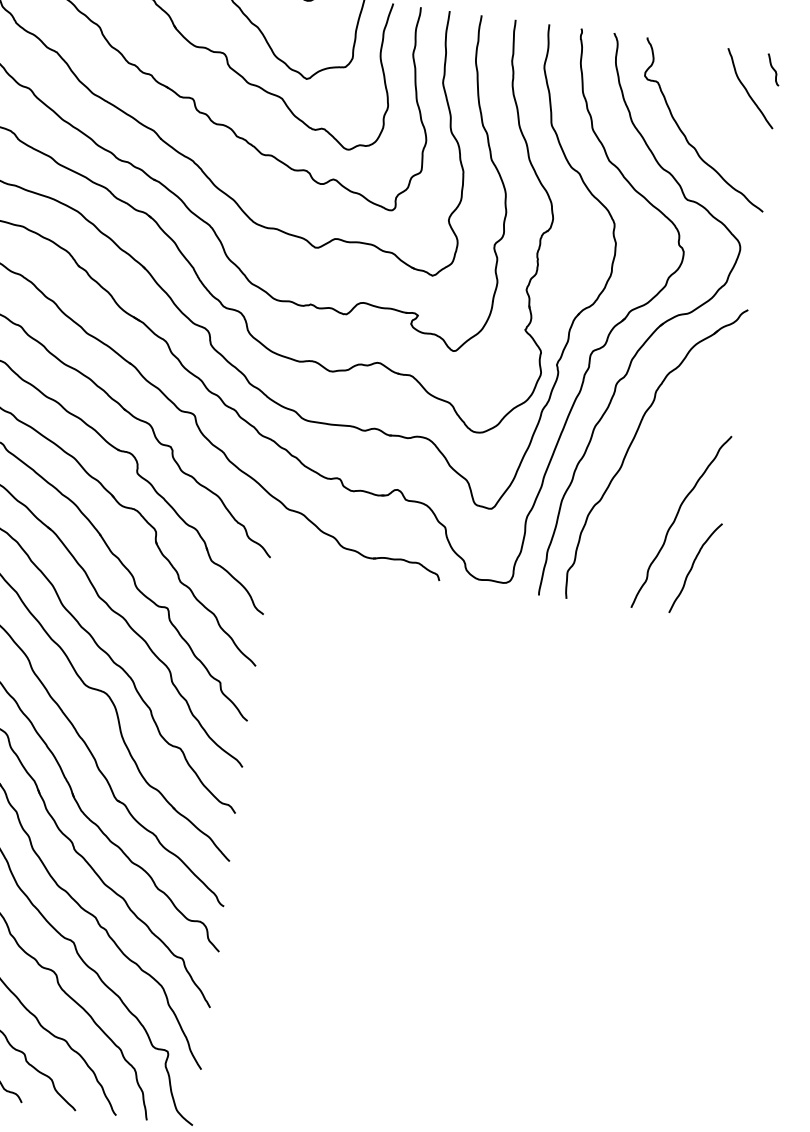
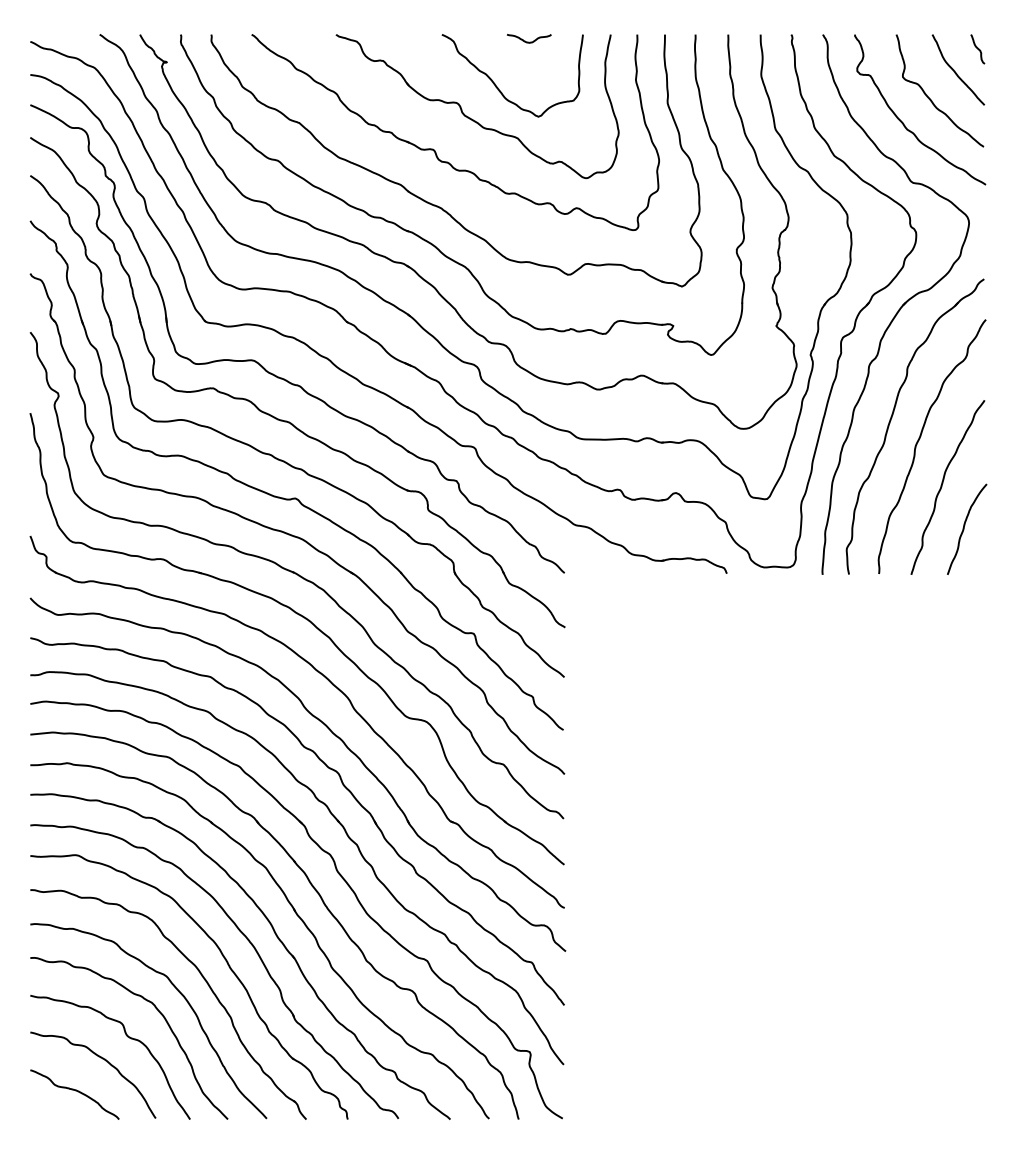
curve: (717, 114) -> (930, 98), added
curve: (658, 469) -> (919, 440), added

